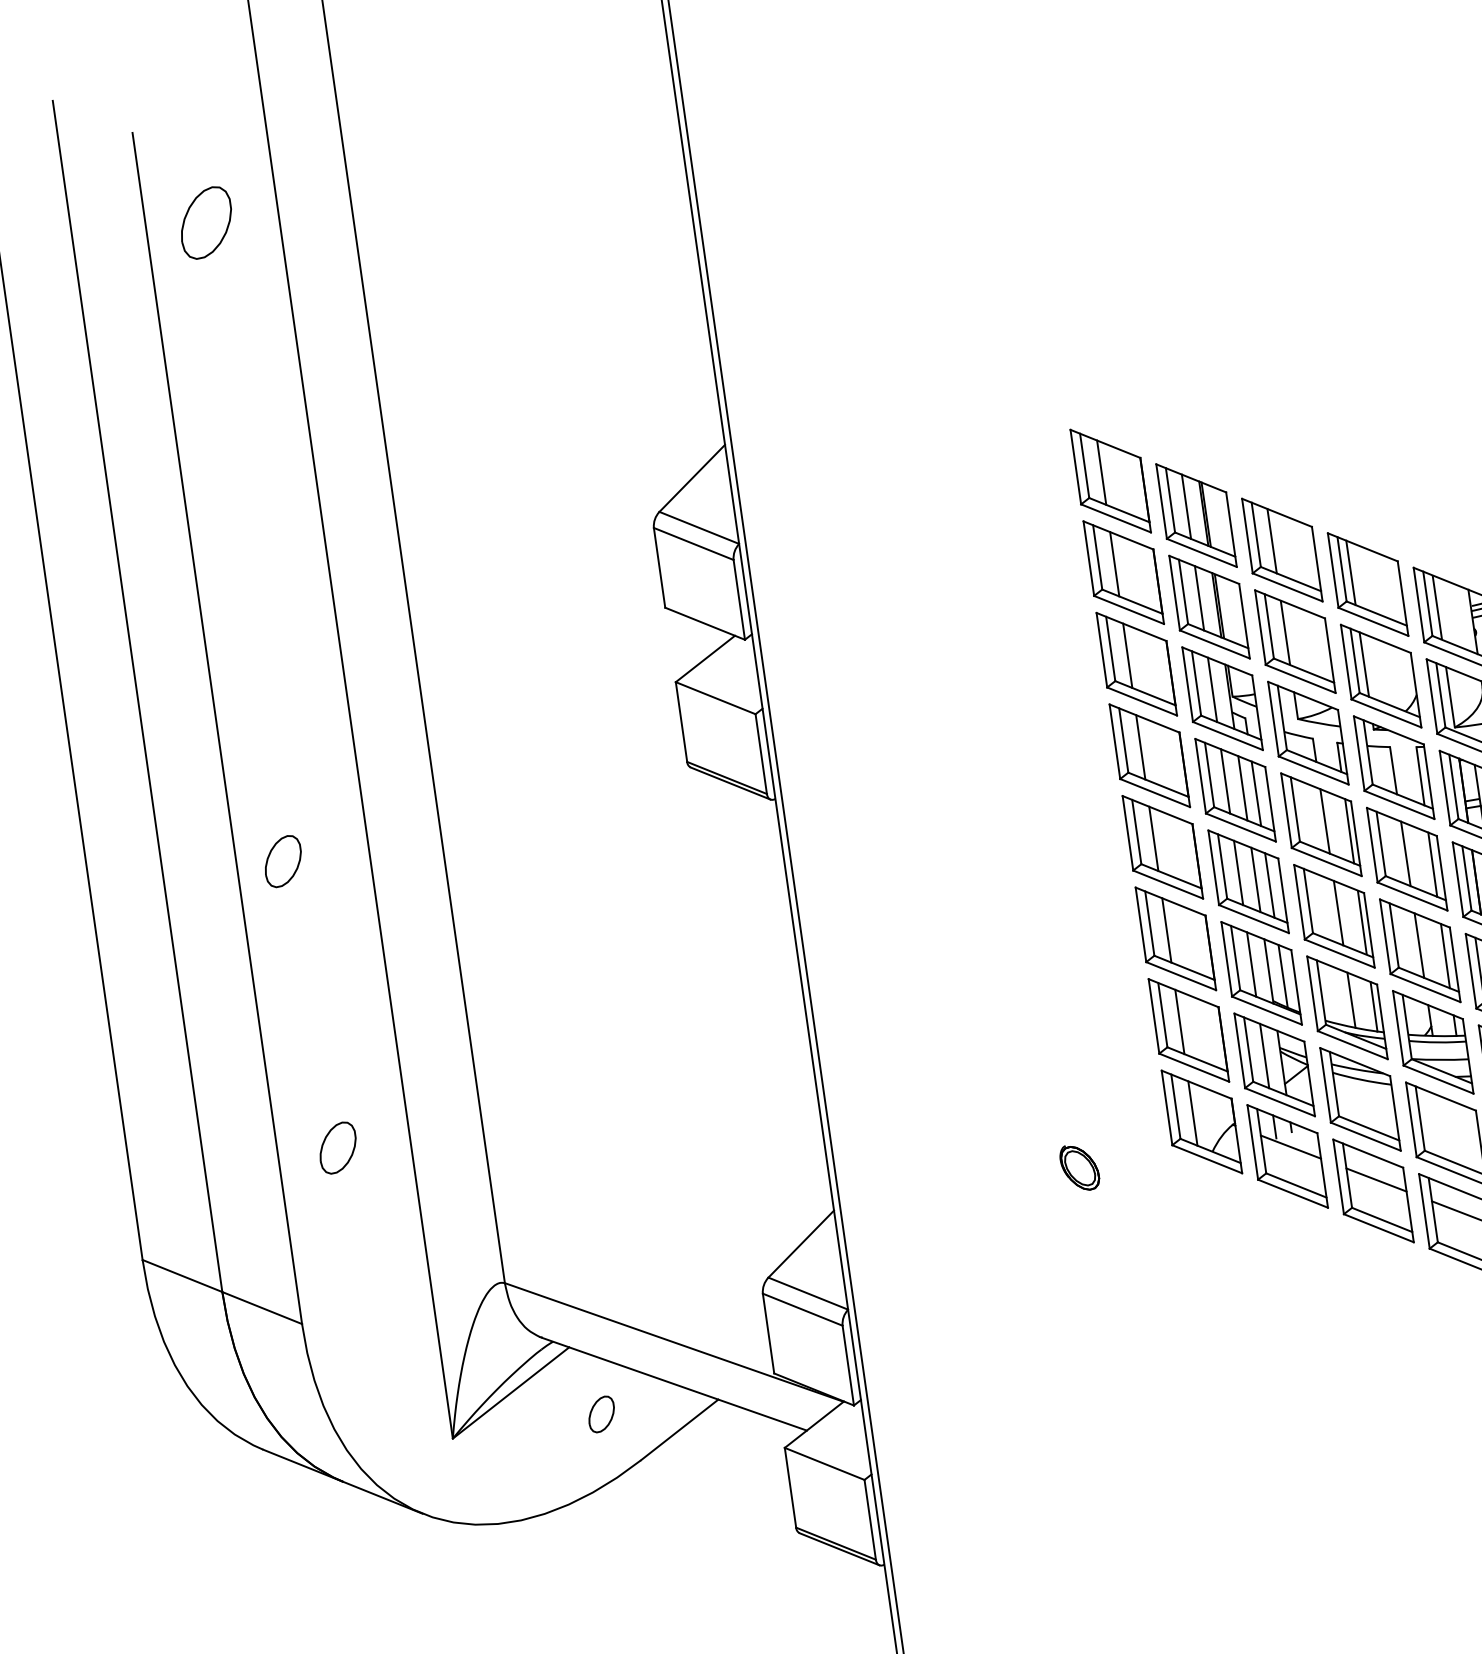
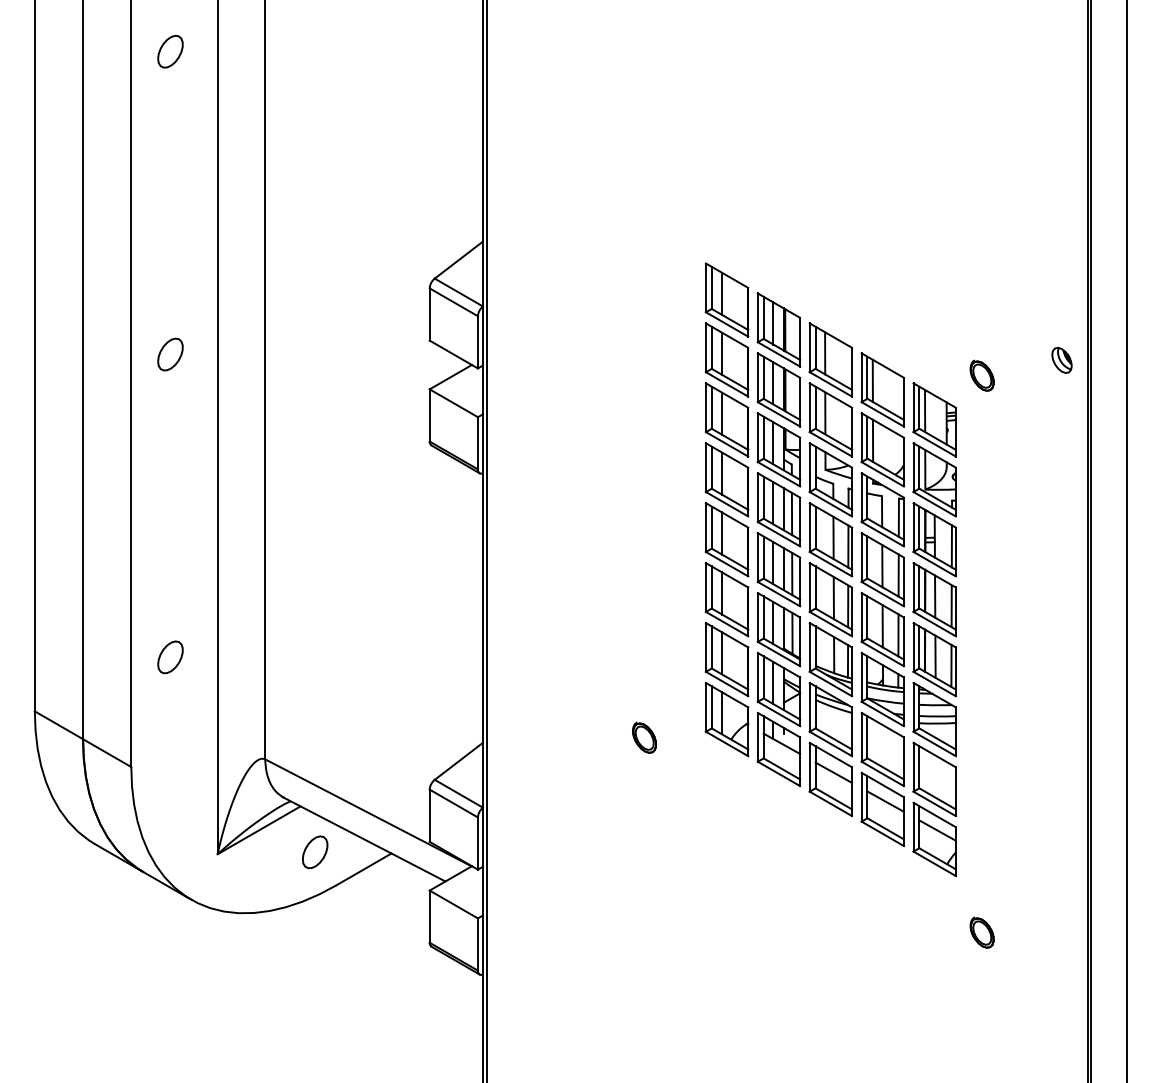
part: (206, 222) -> (170, 51), size x0.71
part: (283, 861) -> (170, 354), moved
part: (602, 1414) -> (315, 852), size x1.43

